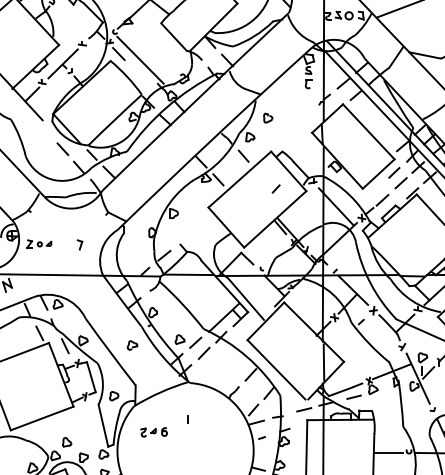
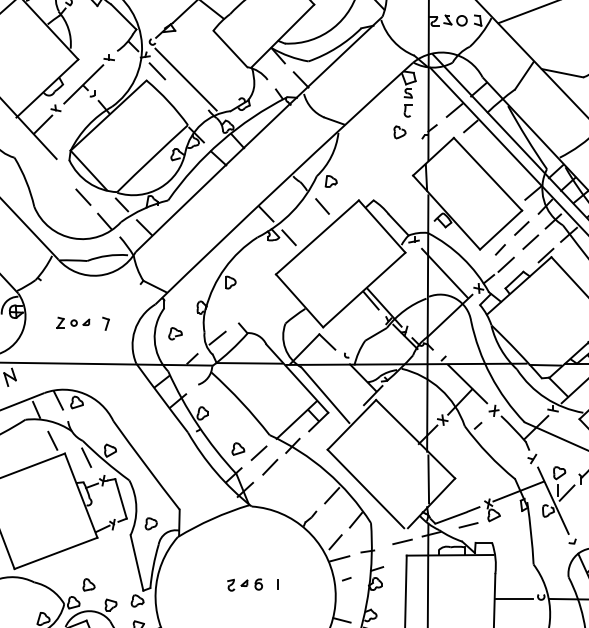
part: (268, 117) -> (400, 131), moved
line: (275, 188) -> (499, 249), moved
part: (39, 244) -> (73, 323), moved
part: (132, 345) -> (175, 333), moved
line: (187, 419) -> (277, 585), moved
part: (153, 432) -> (244, 585), moved

